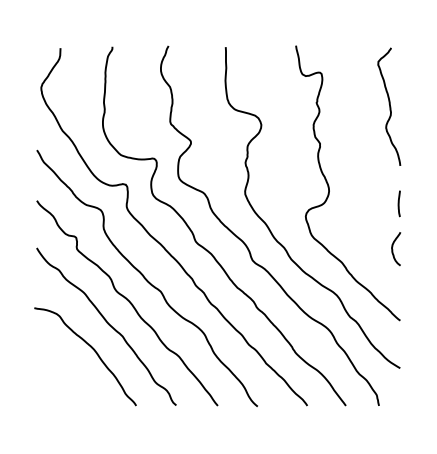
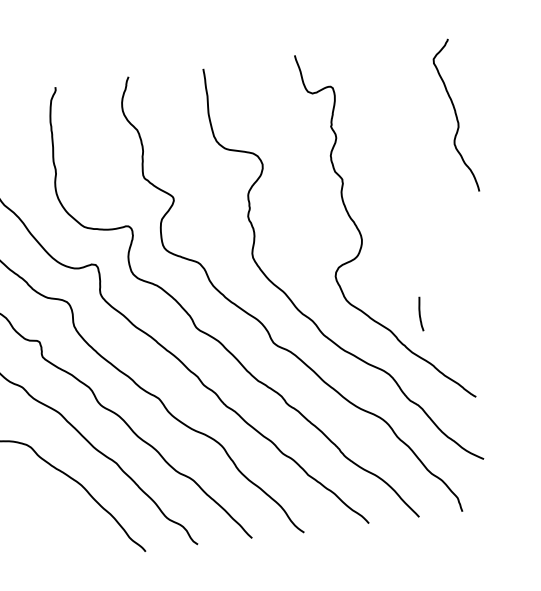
curve: (389, 106) -> (455, 115), moved
line: (398, 203) -> (419, 313), moved
curve: (393, 249) -> (455, 305), removed

